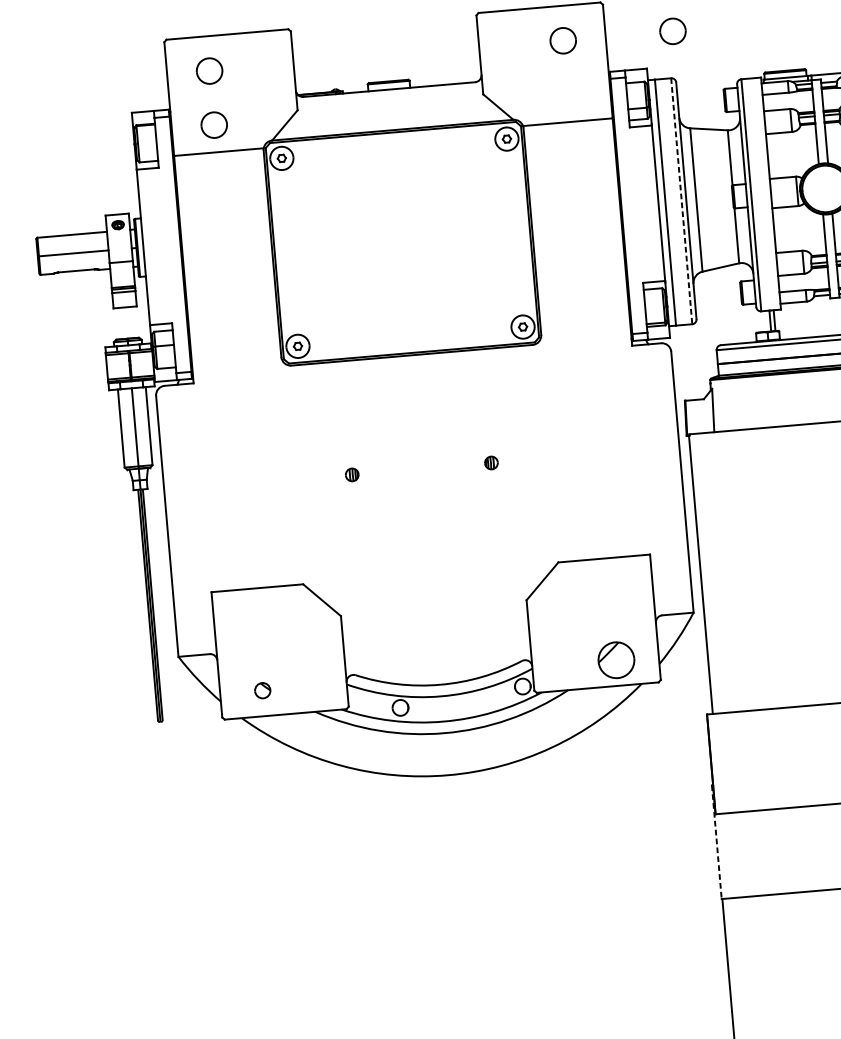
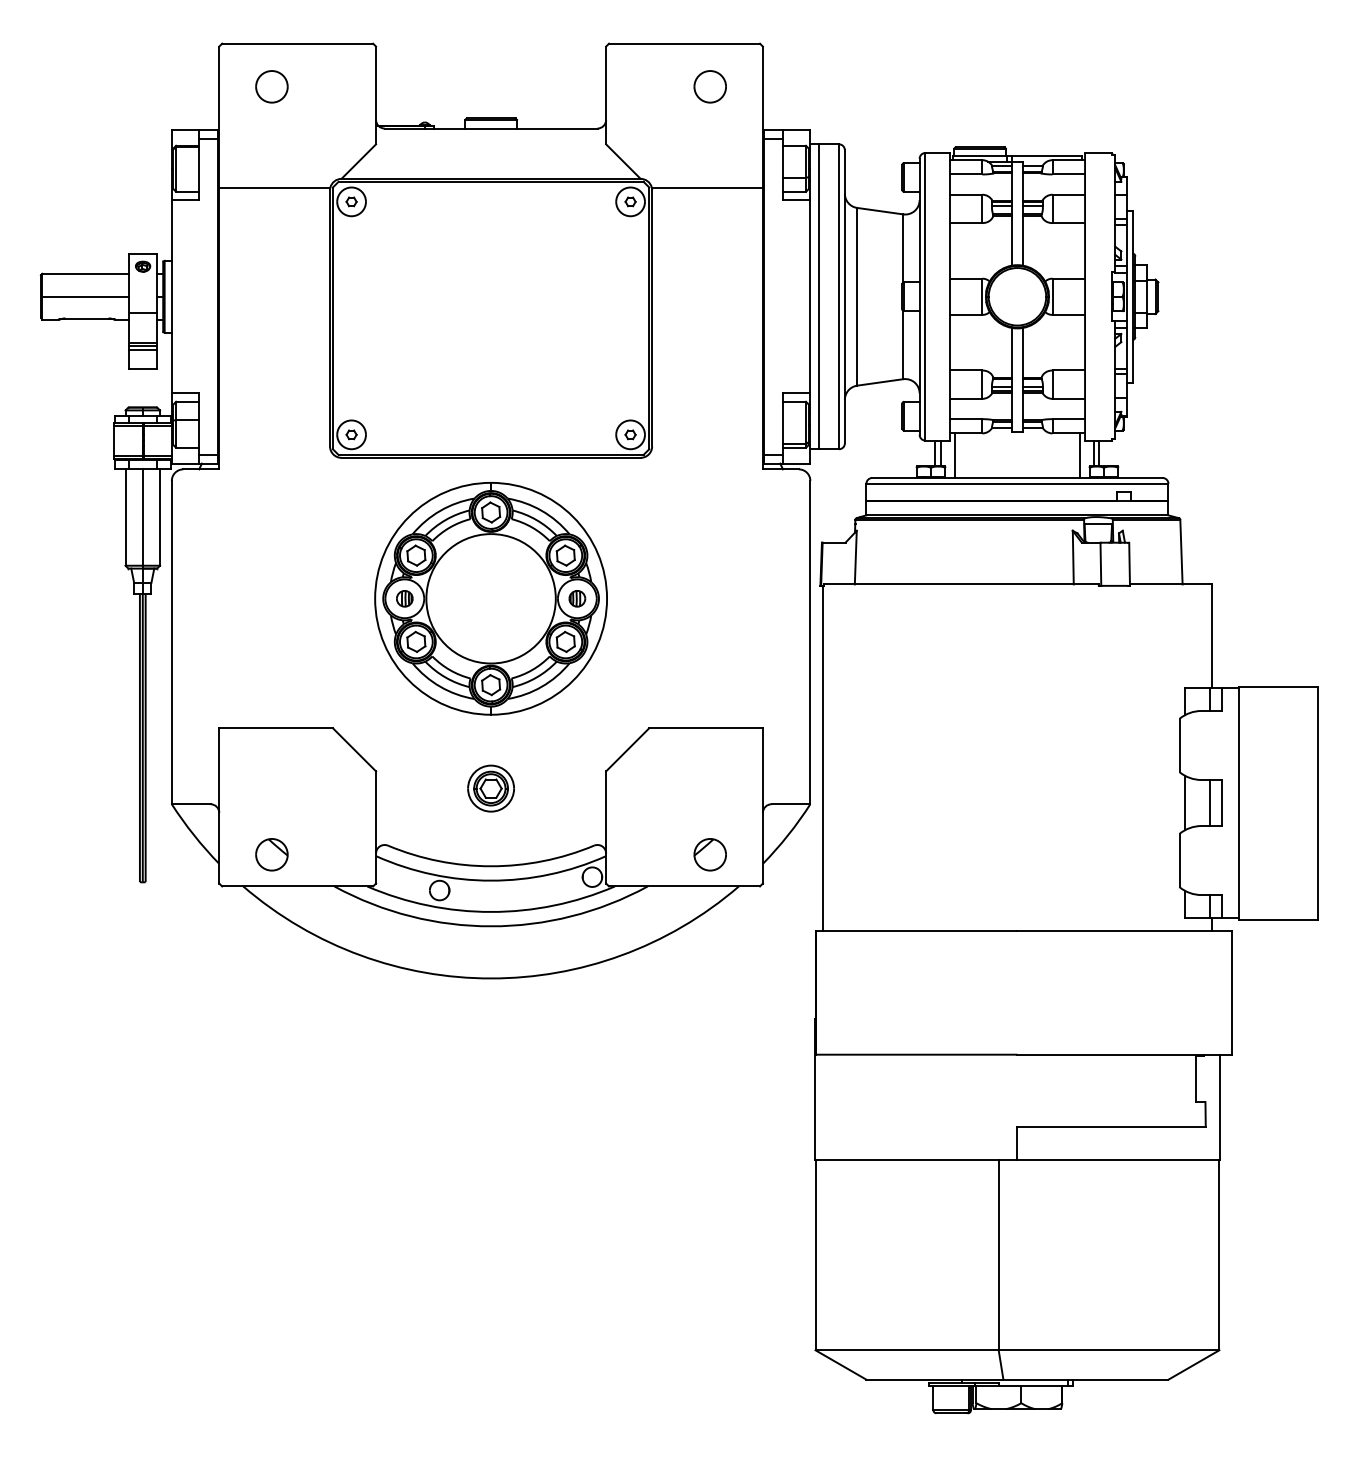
part: (672, 31) -> (845, 86), removed
part: (213, 124) -> (271, 153), removed
line: (682, 201) -> (839, 297), dashed -> solid
line: (785, 321) -> (954, 455), added
part: (421, 468) -> (490, 598), added
part: (434, 622) -> (490, 788), added
part: (615, 660) -> (709, 854), size x0.71
part: (262, 690) -> (271, 854), size x1.67
line: (716, 842) -> (814, 1089), dashed -> solid

